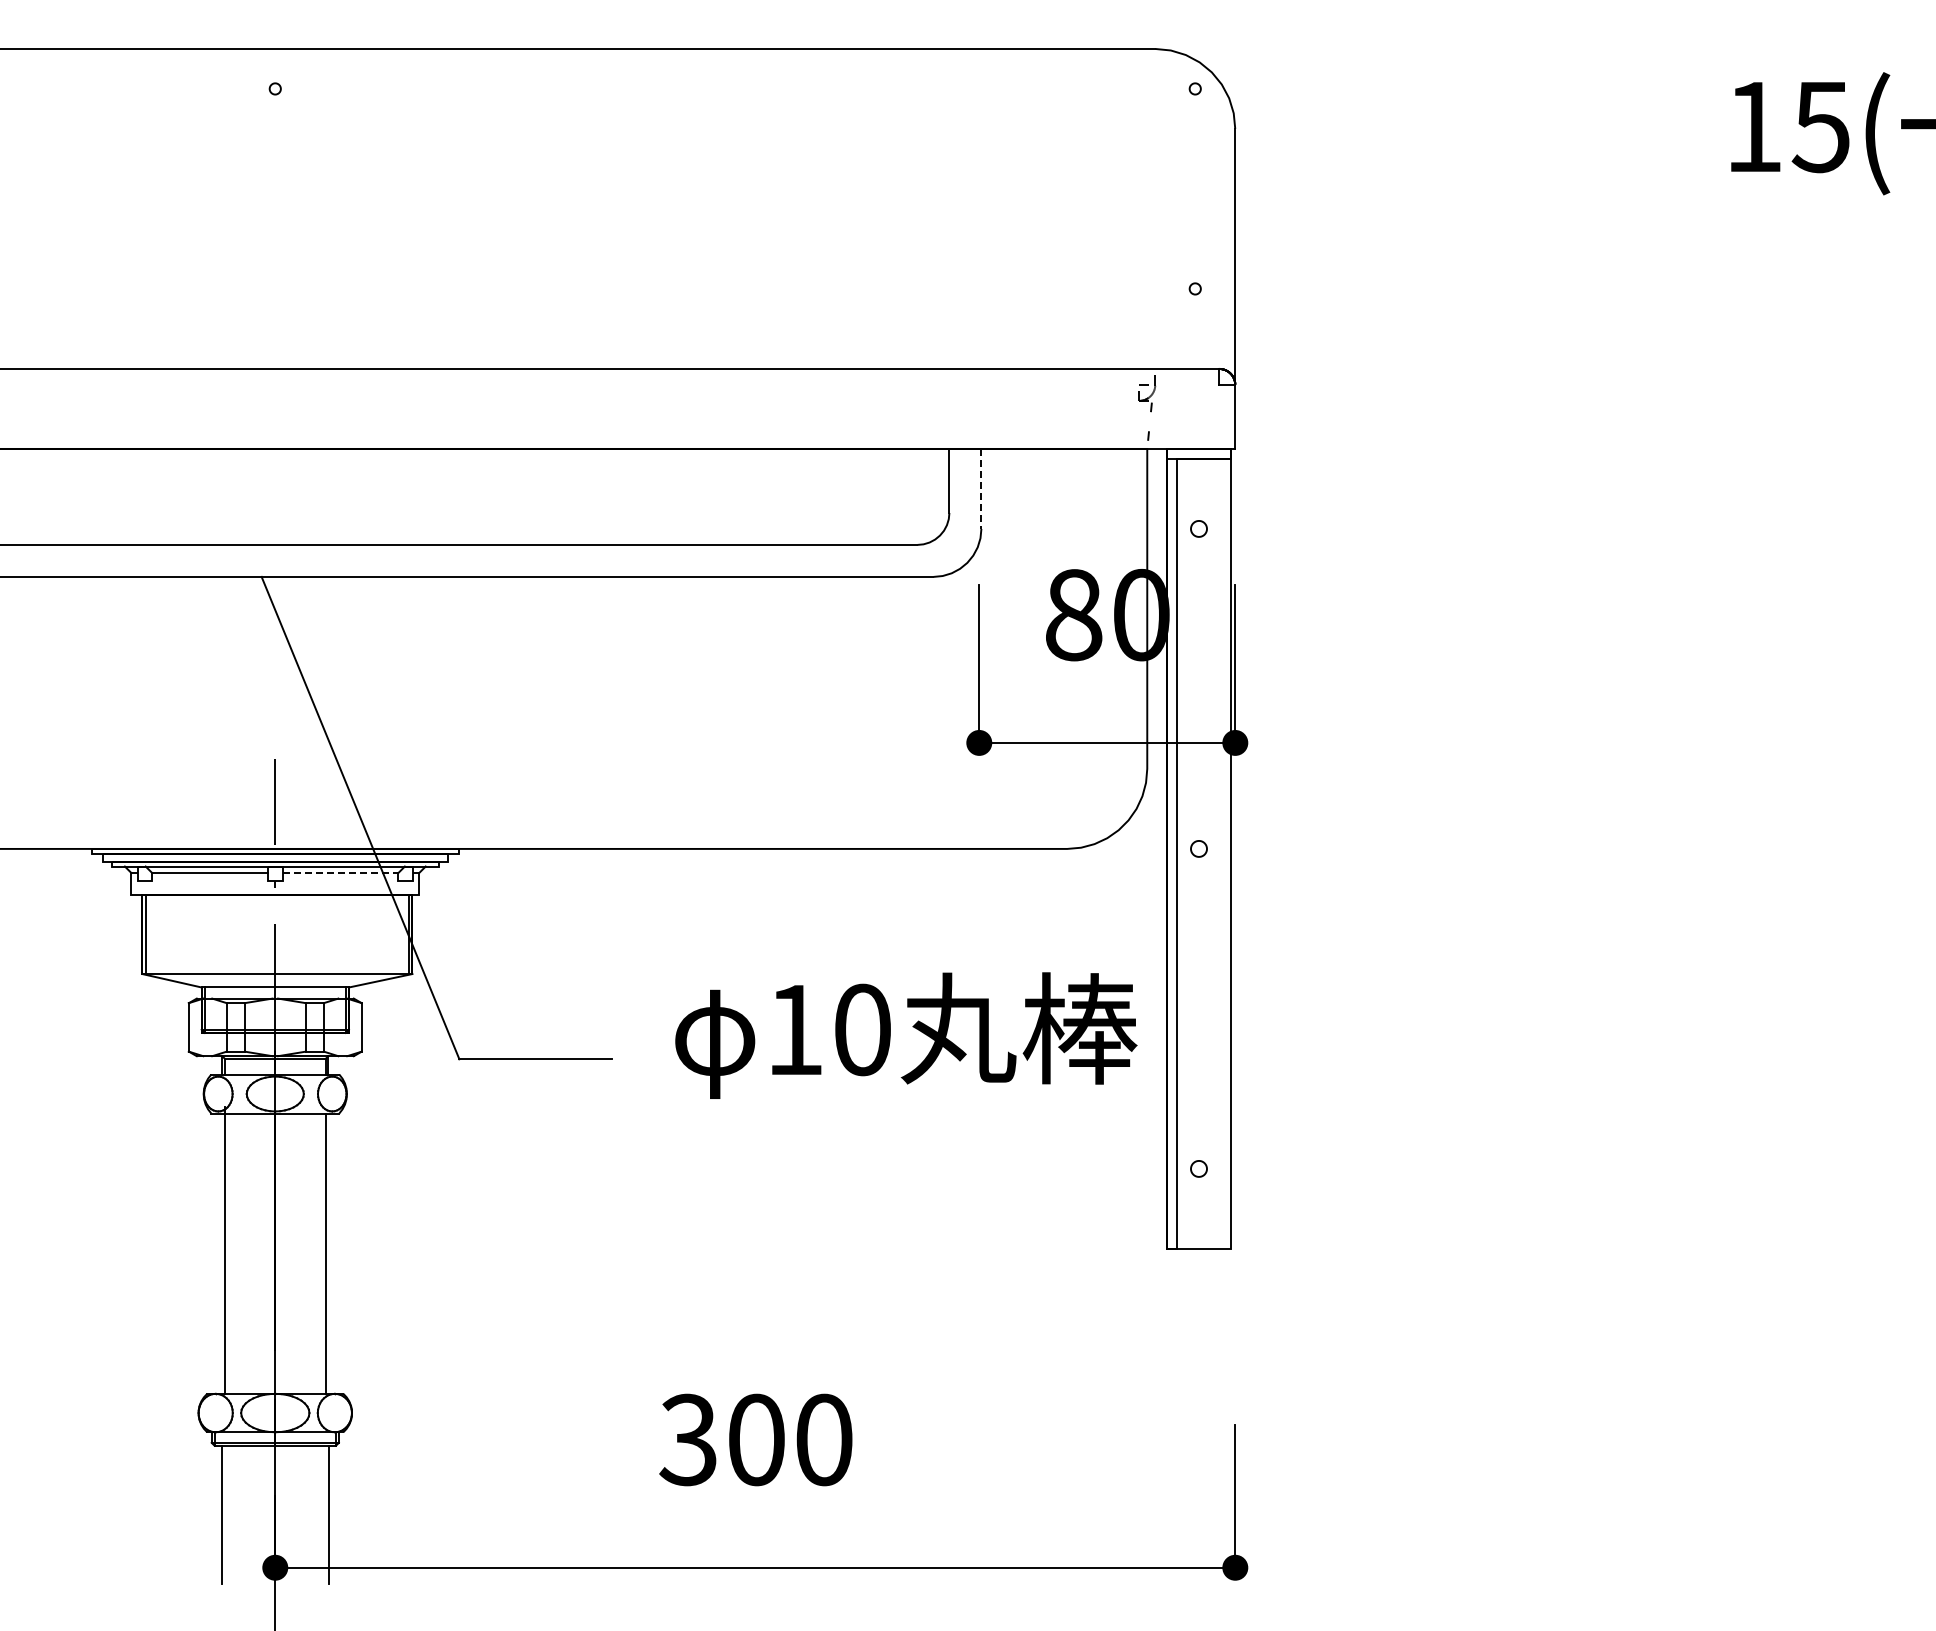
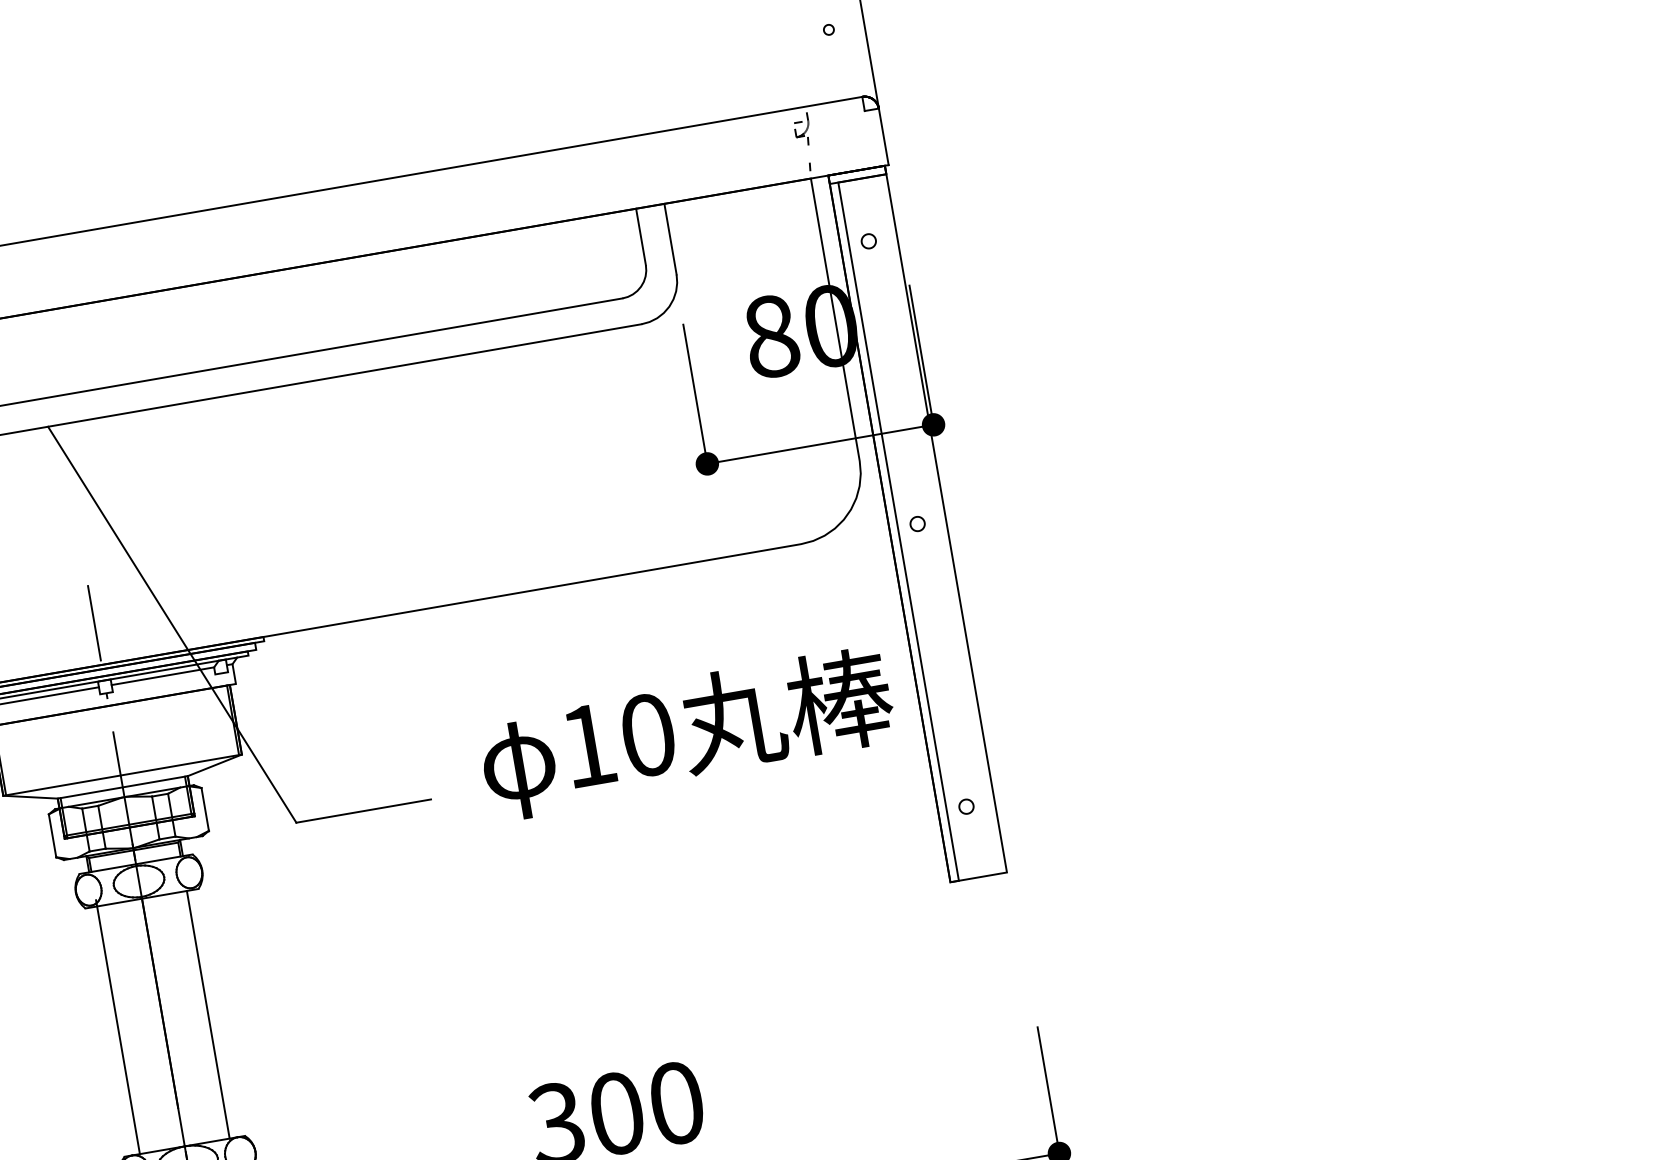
line: (981, 488) -> (670, 238), dashed -> solid
line: (340, 872) -> (162, 675), dashed -> solid

